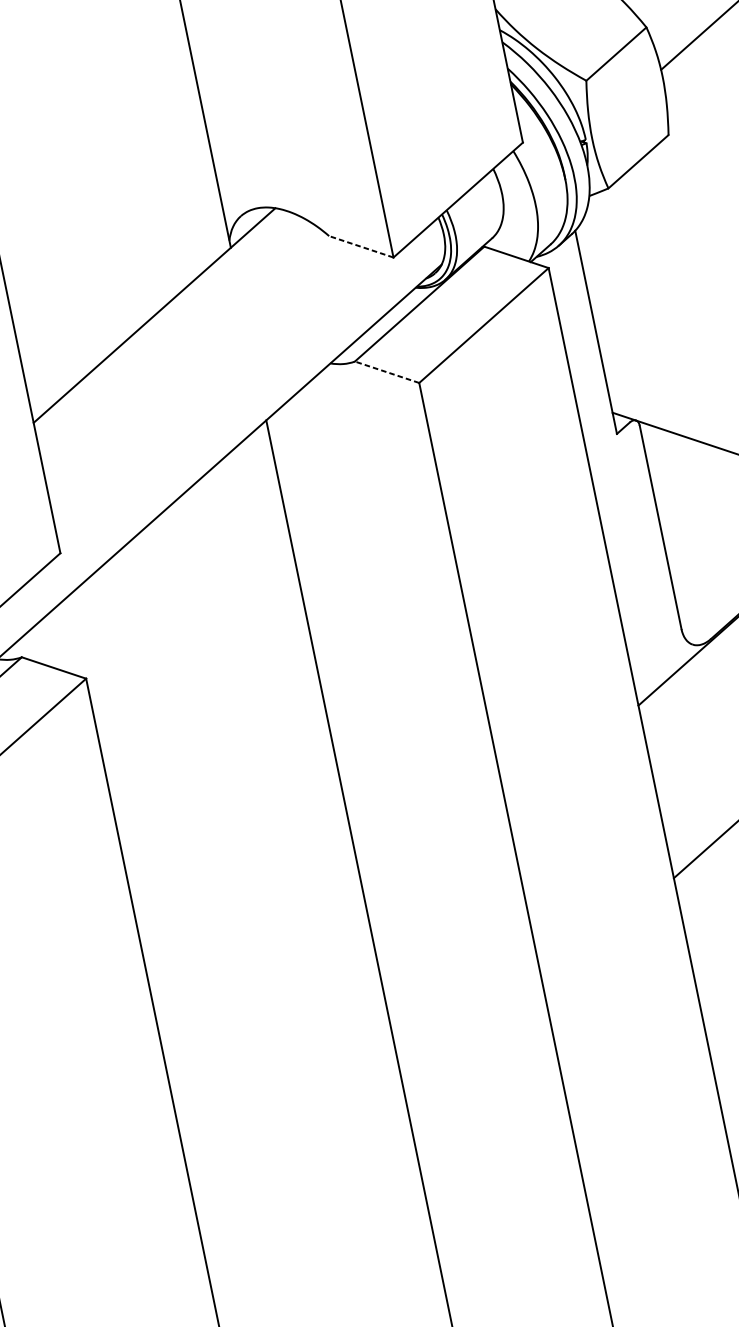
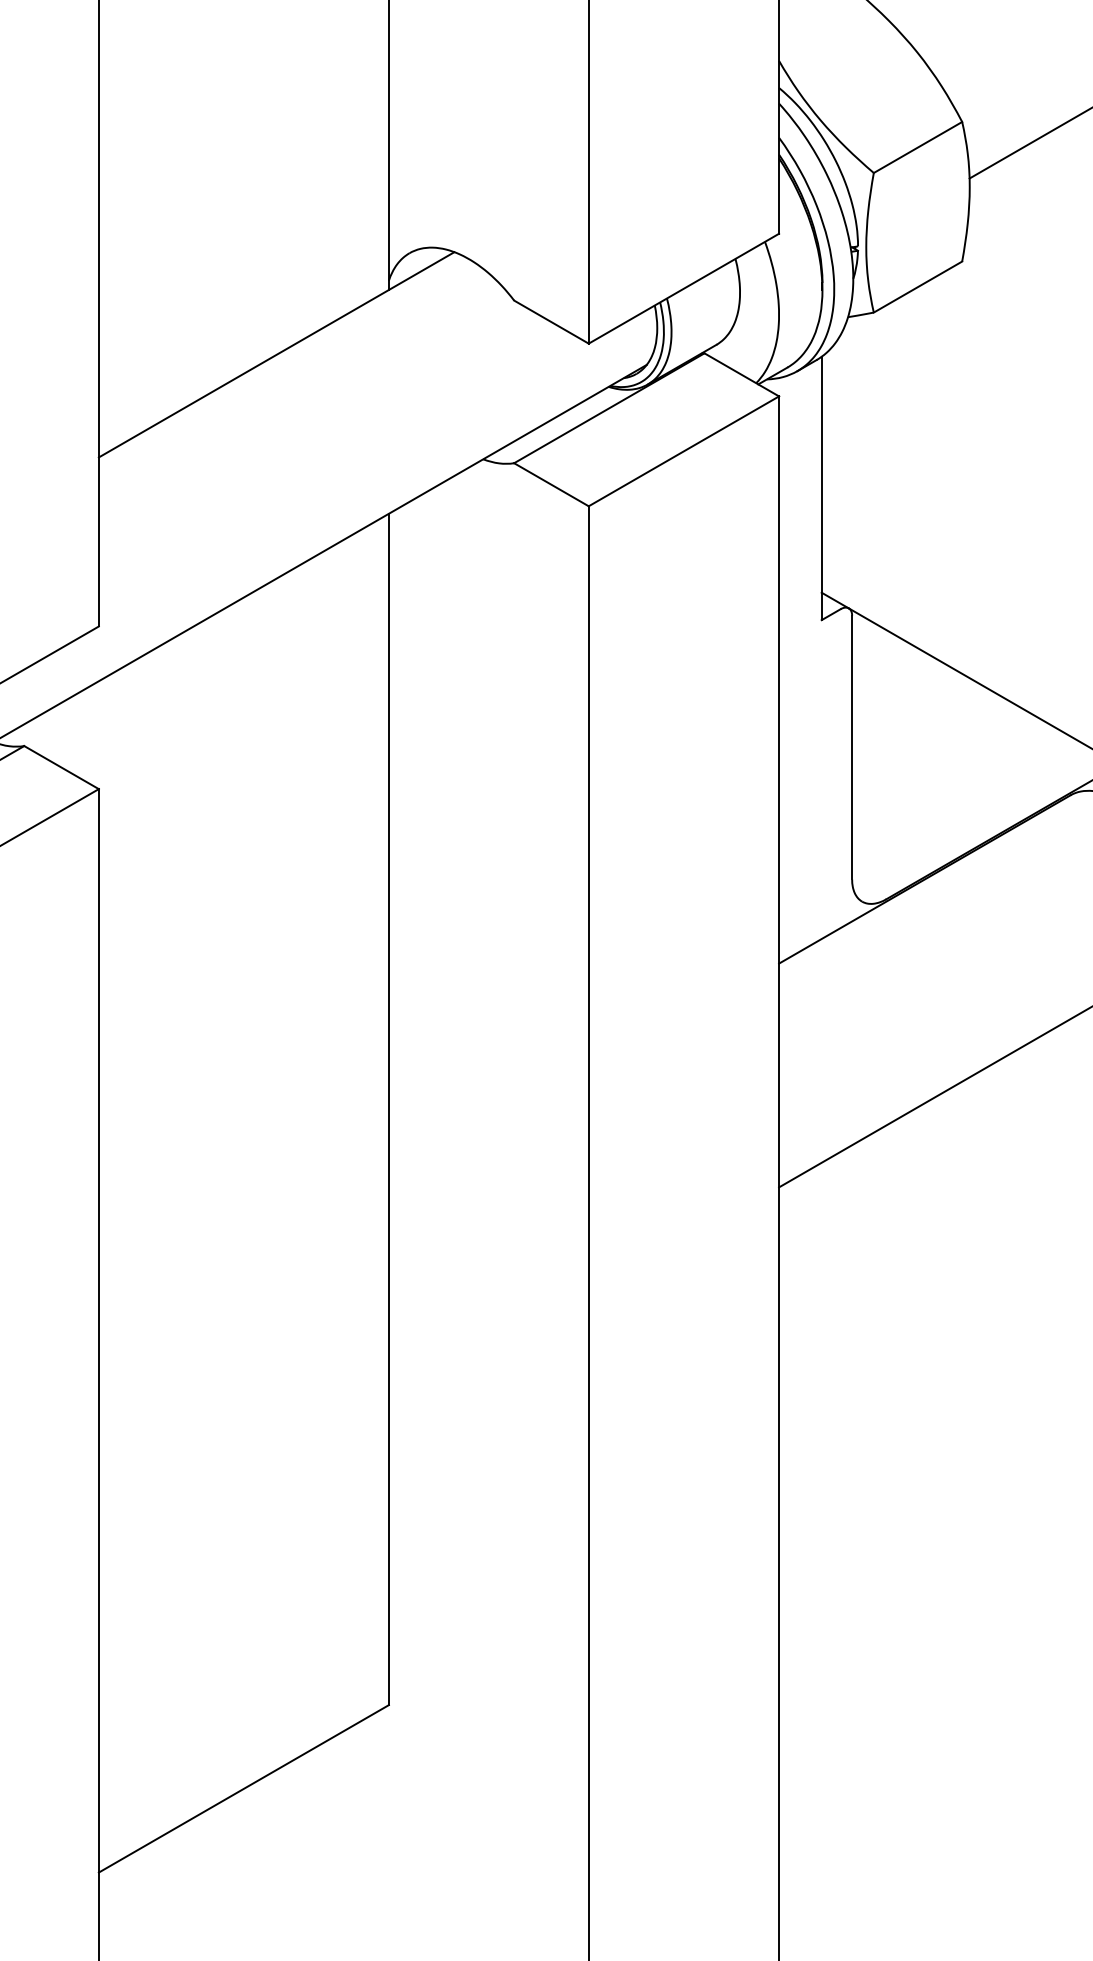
line: (361, 246) -> (551, 321), dashed -> solid
line: (387, 372) -> (551, 484), dashed -> solid

